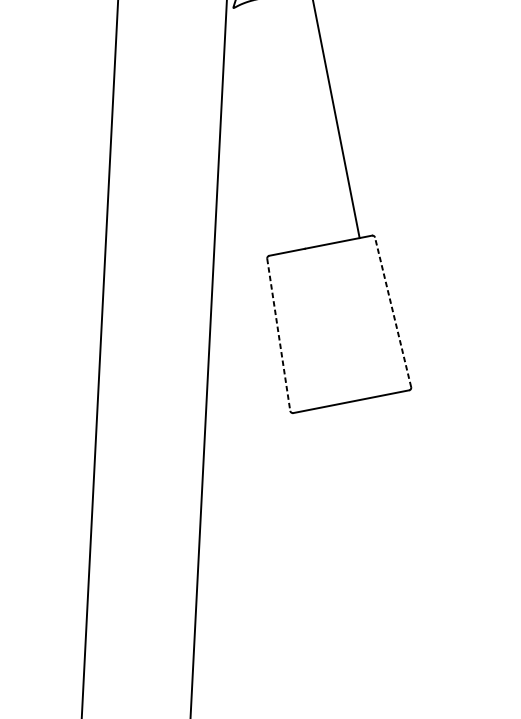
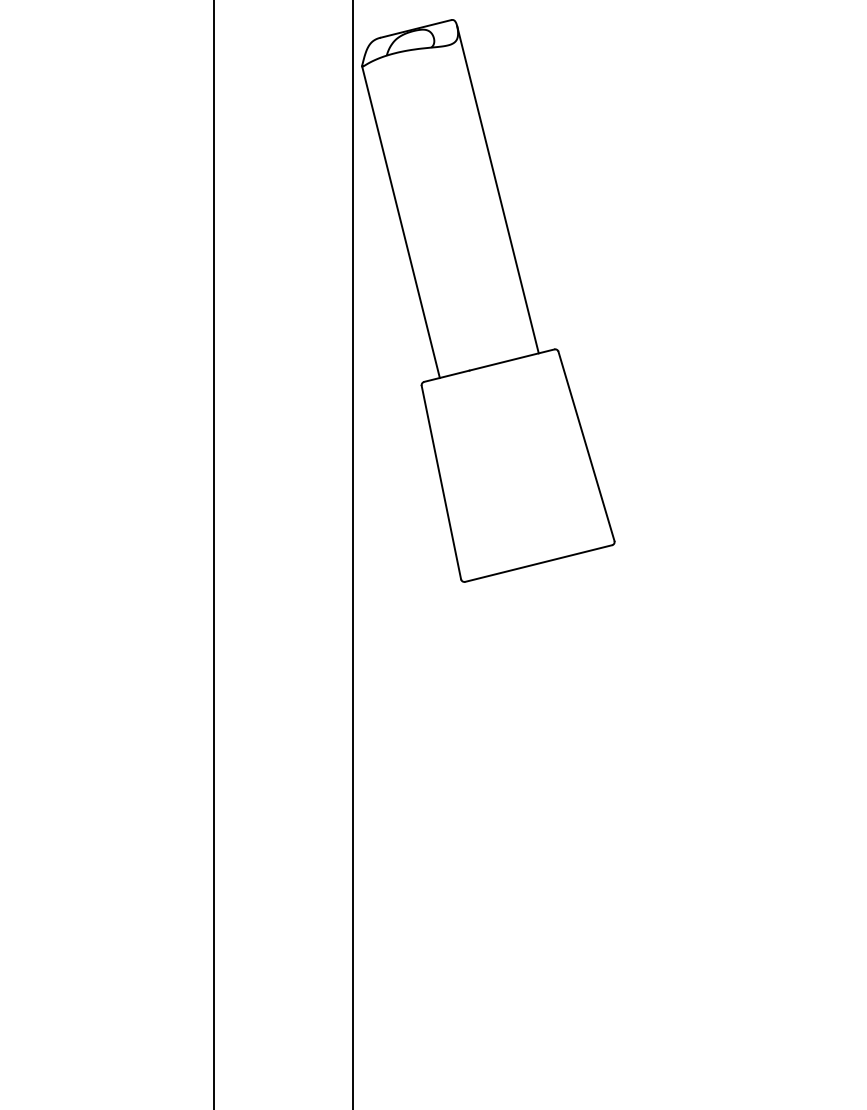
line: (257, 130) -> (400, 222), added
line: (393, 312) -> (586, 446), dashed -> solid
line: (278, 334) -> (441, 482), dashed -> solid

